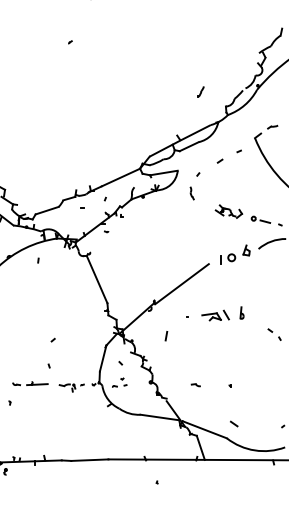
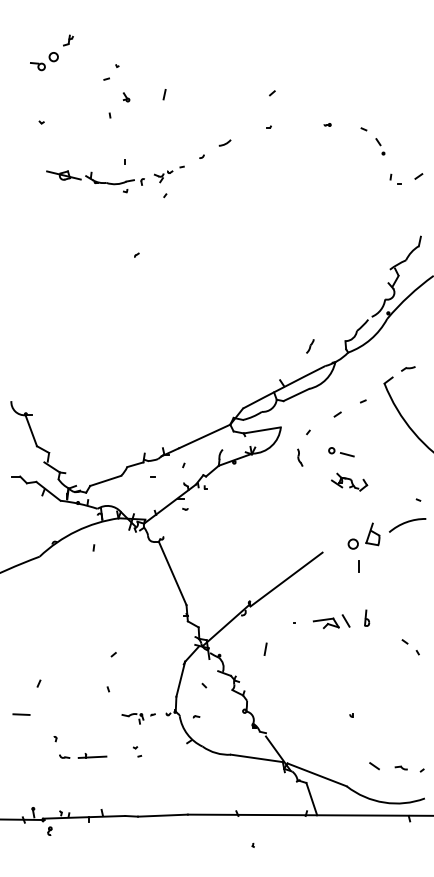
line: (201, 91) -> (310, 346), moved
part: (260, 220) -> (341, 452), moved
part: (246, 250) -> (373, 534), size x1.6
line: (220, 259) -> (358, 566), moved
part: (123, 381) -> (137, 751), moved
part: (30, 383) -> (83, 755), moved
part: (195, 384) -> (400, 767), moved
line: (234, 424) -> (374, 766), moved

